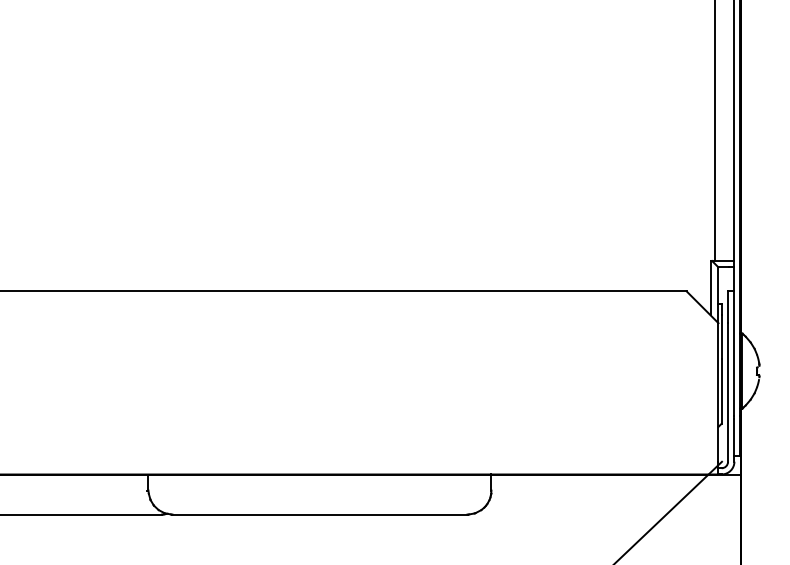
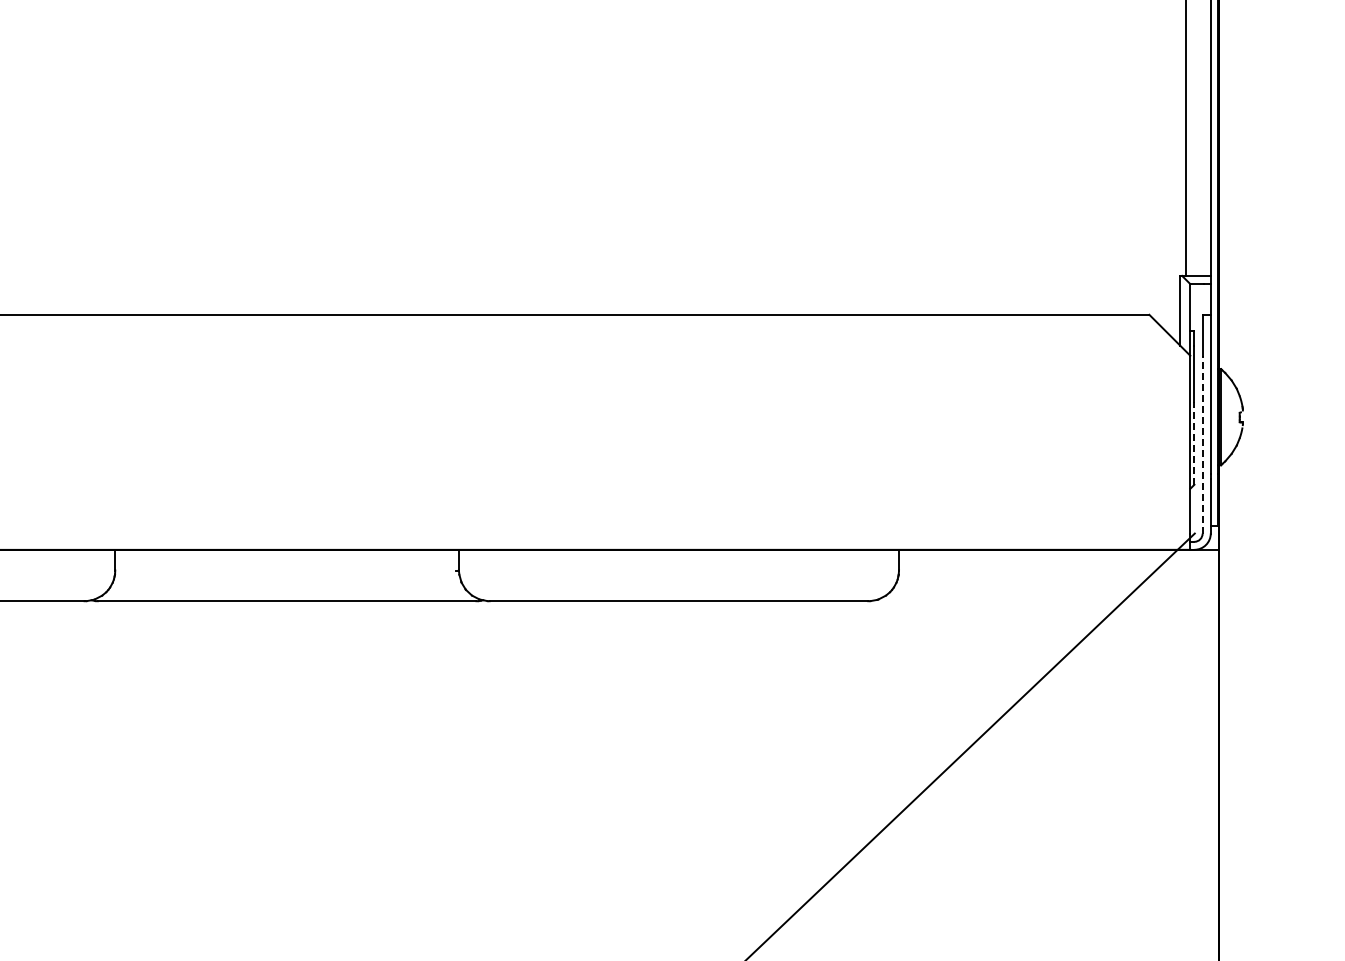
line: (721, 390) -> (1194, 442), solid -> dashed
line: (727, 392) -> (1202, 444), solid -> dashed

